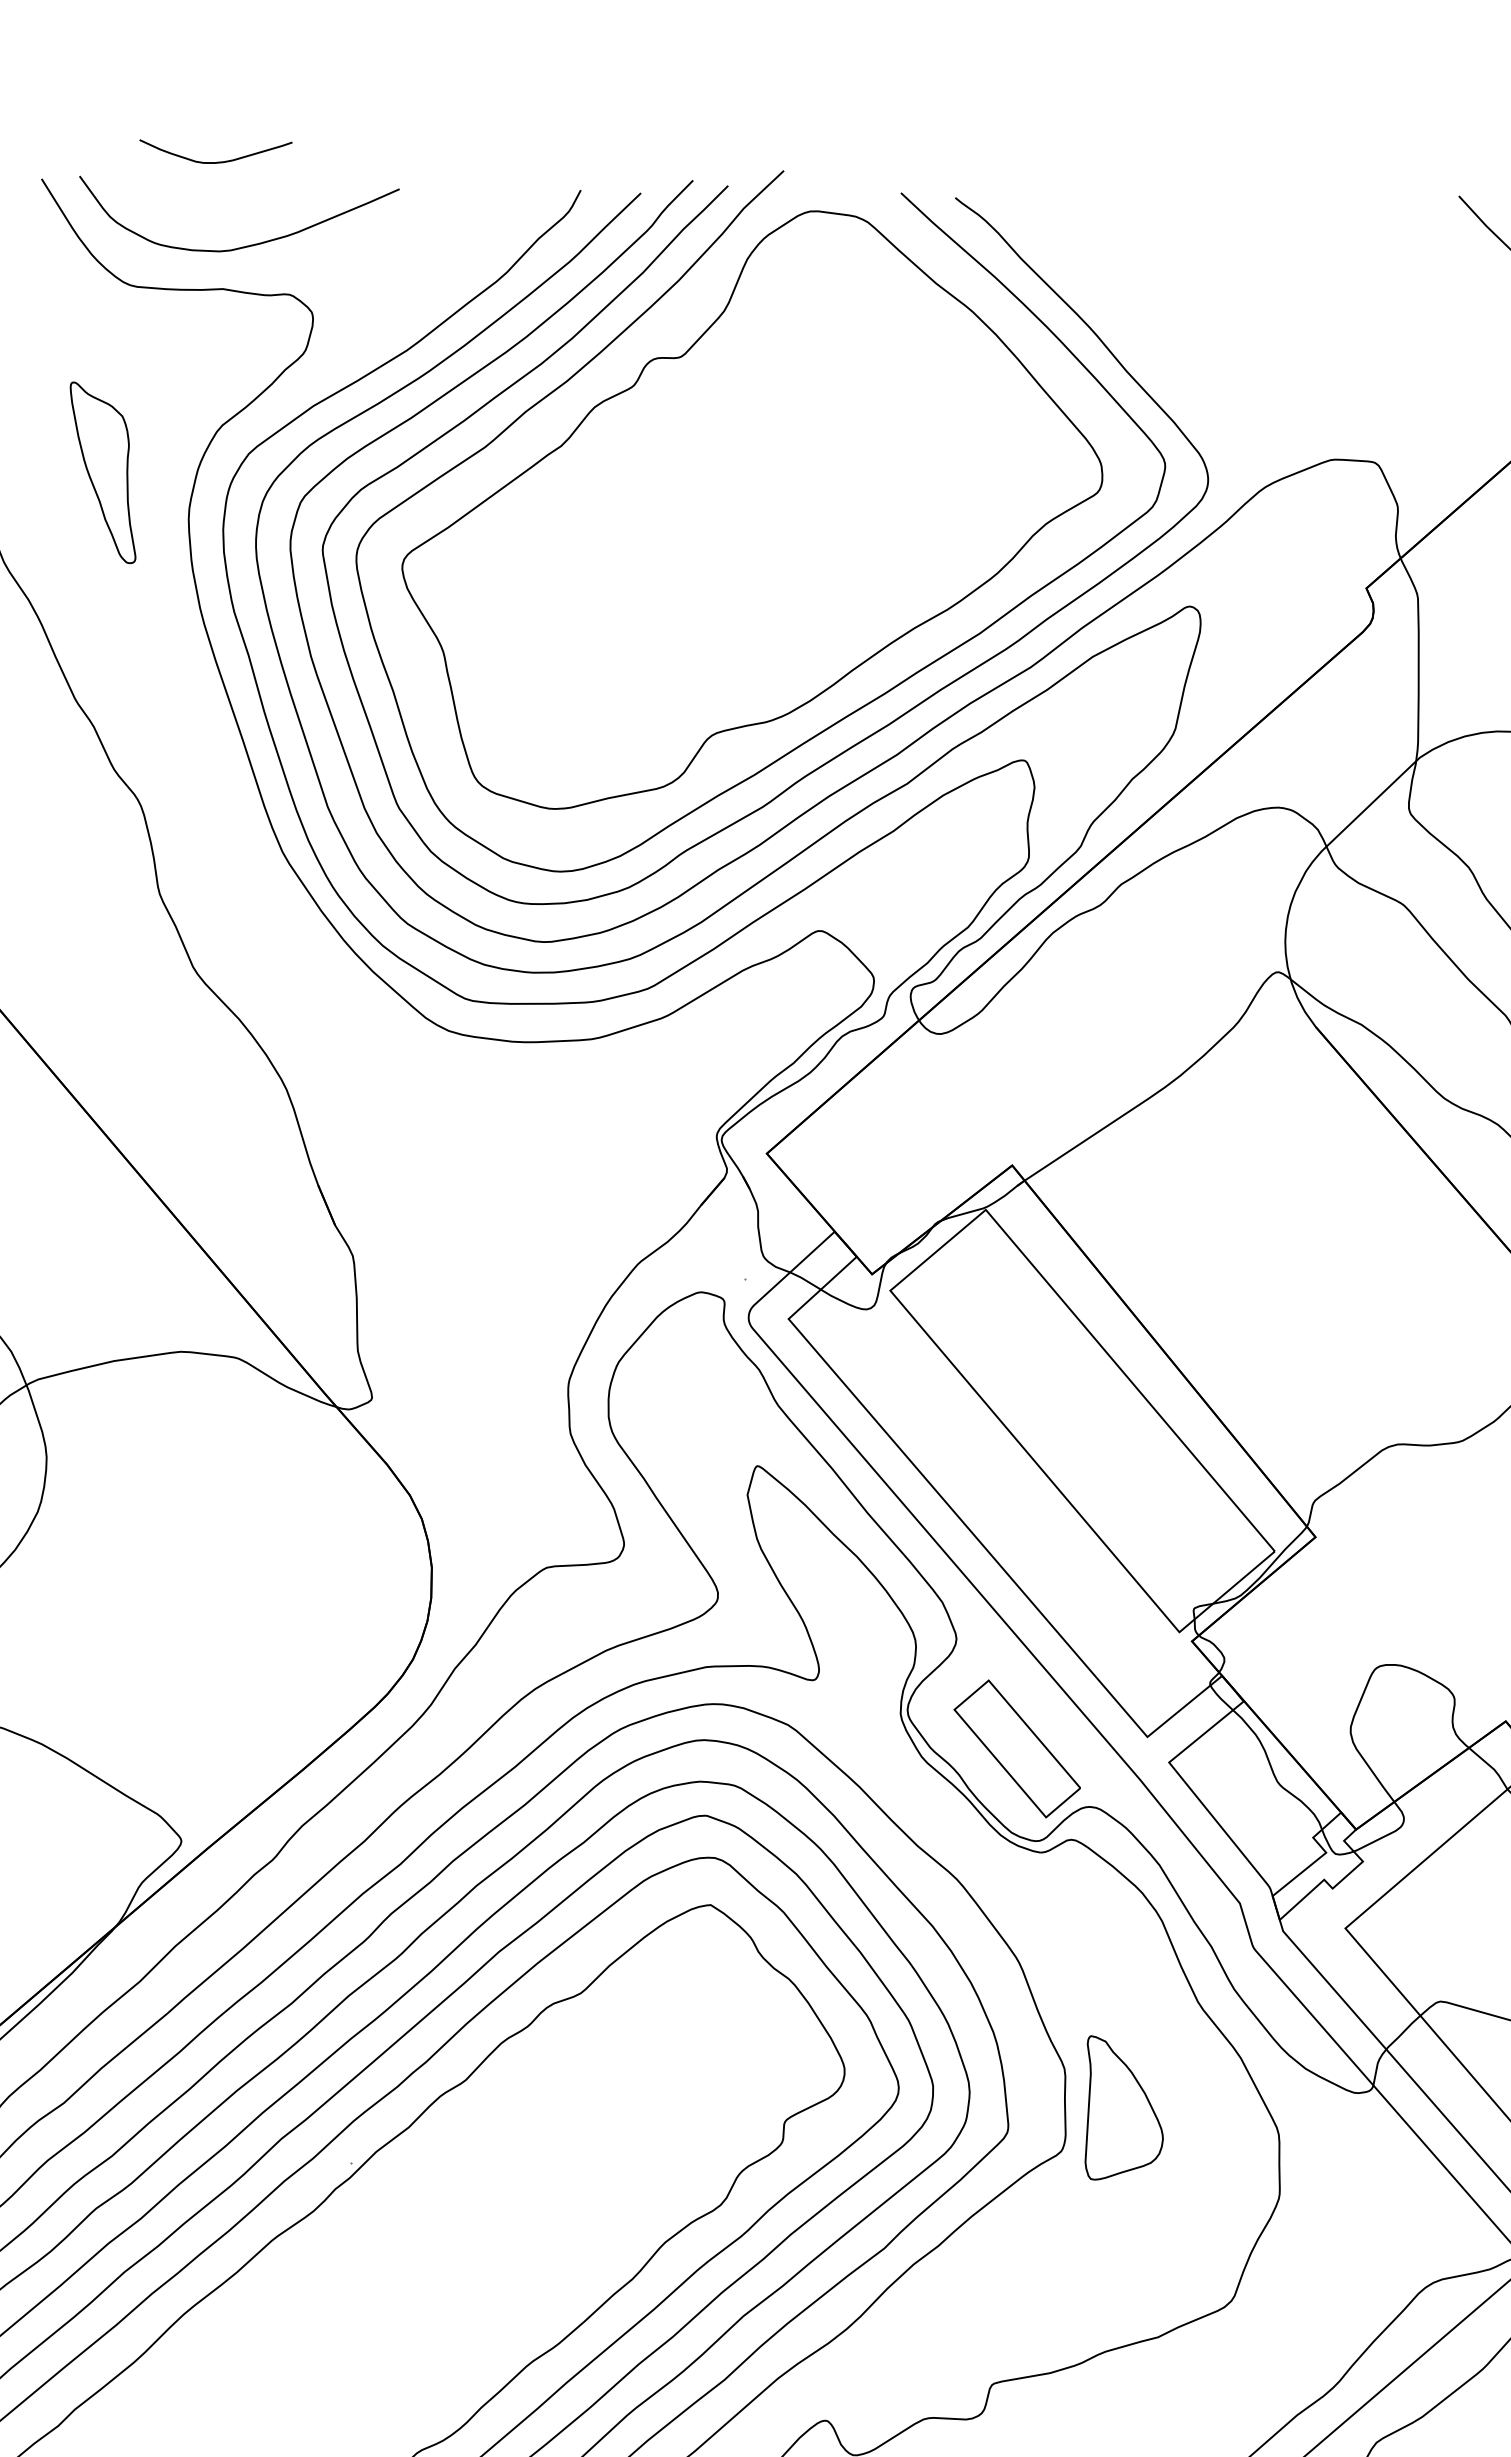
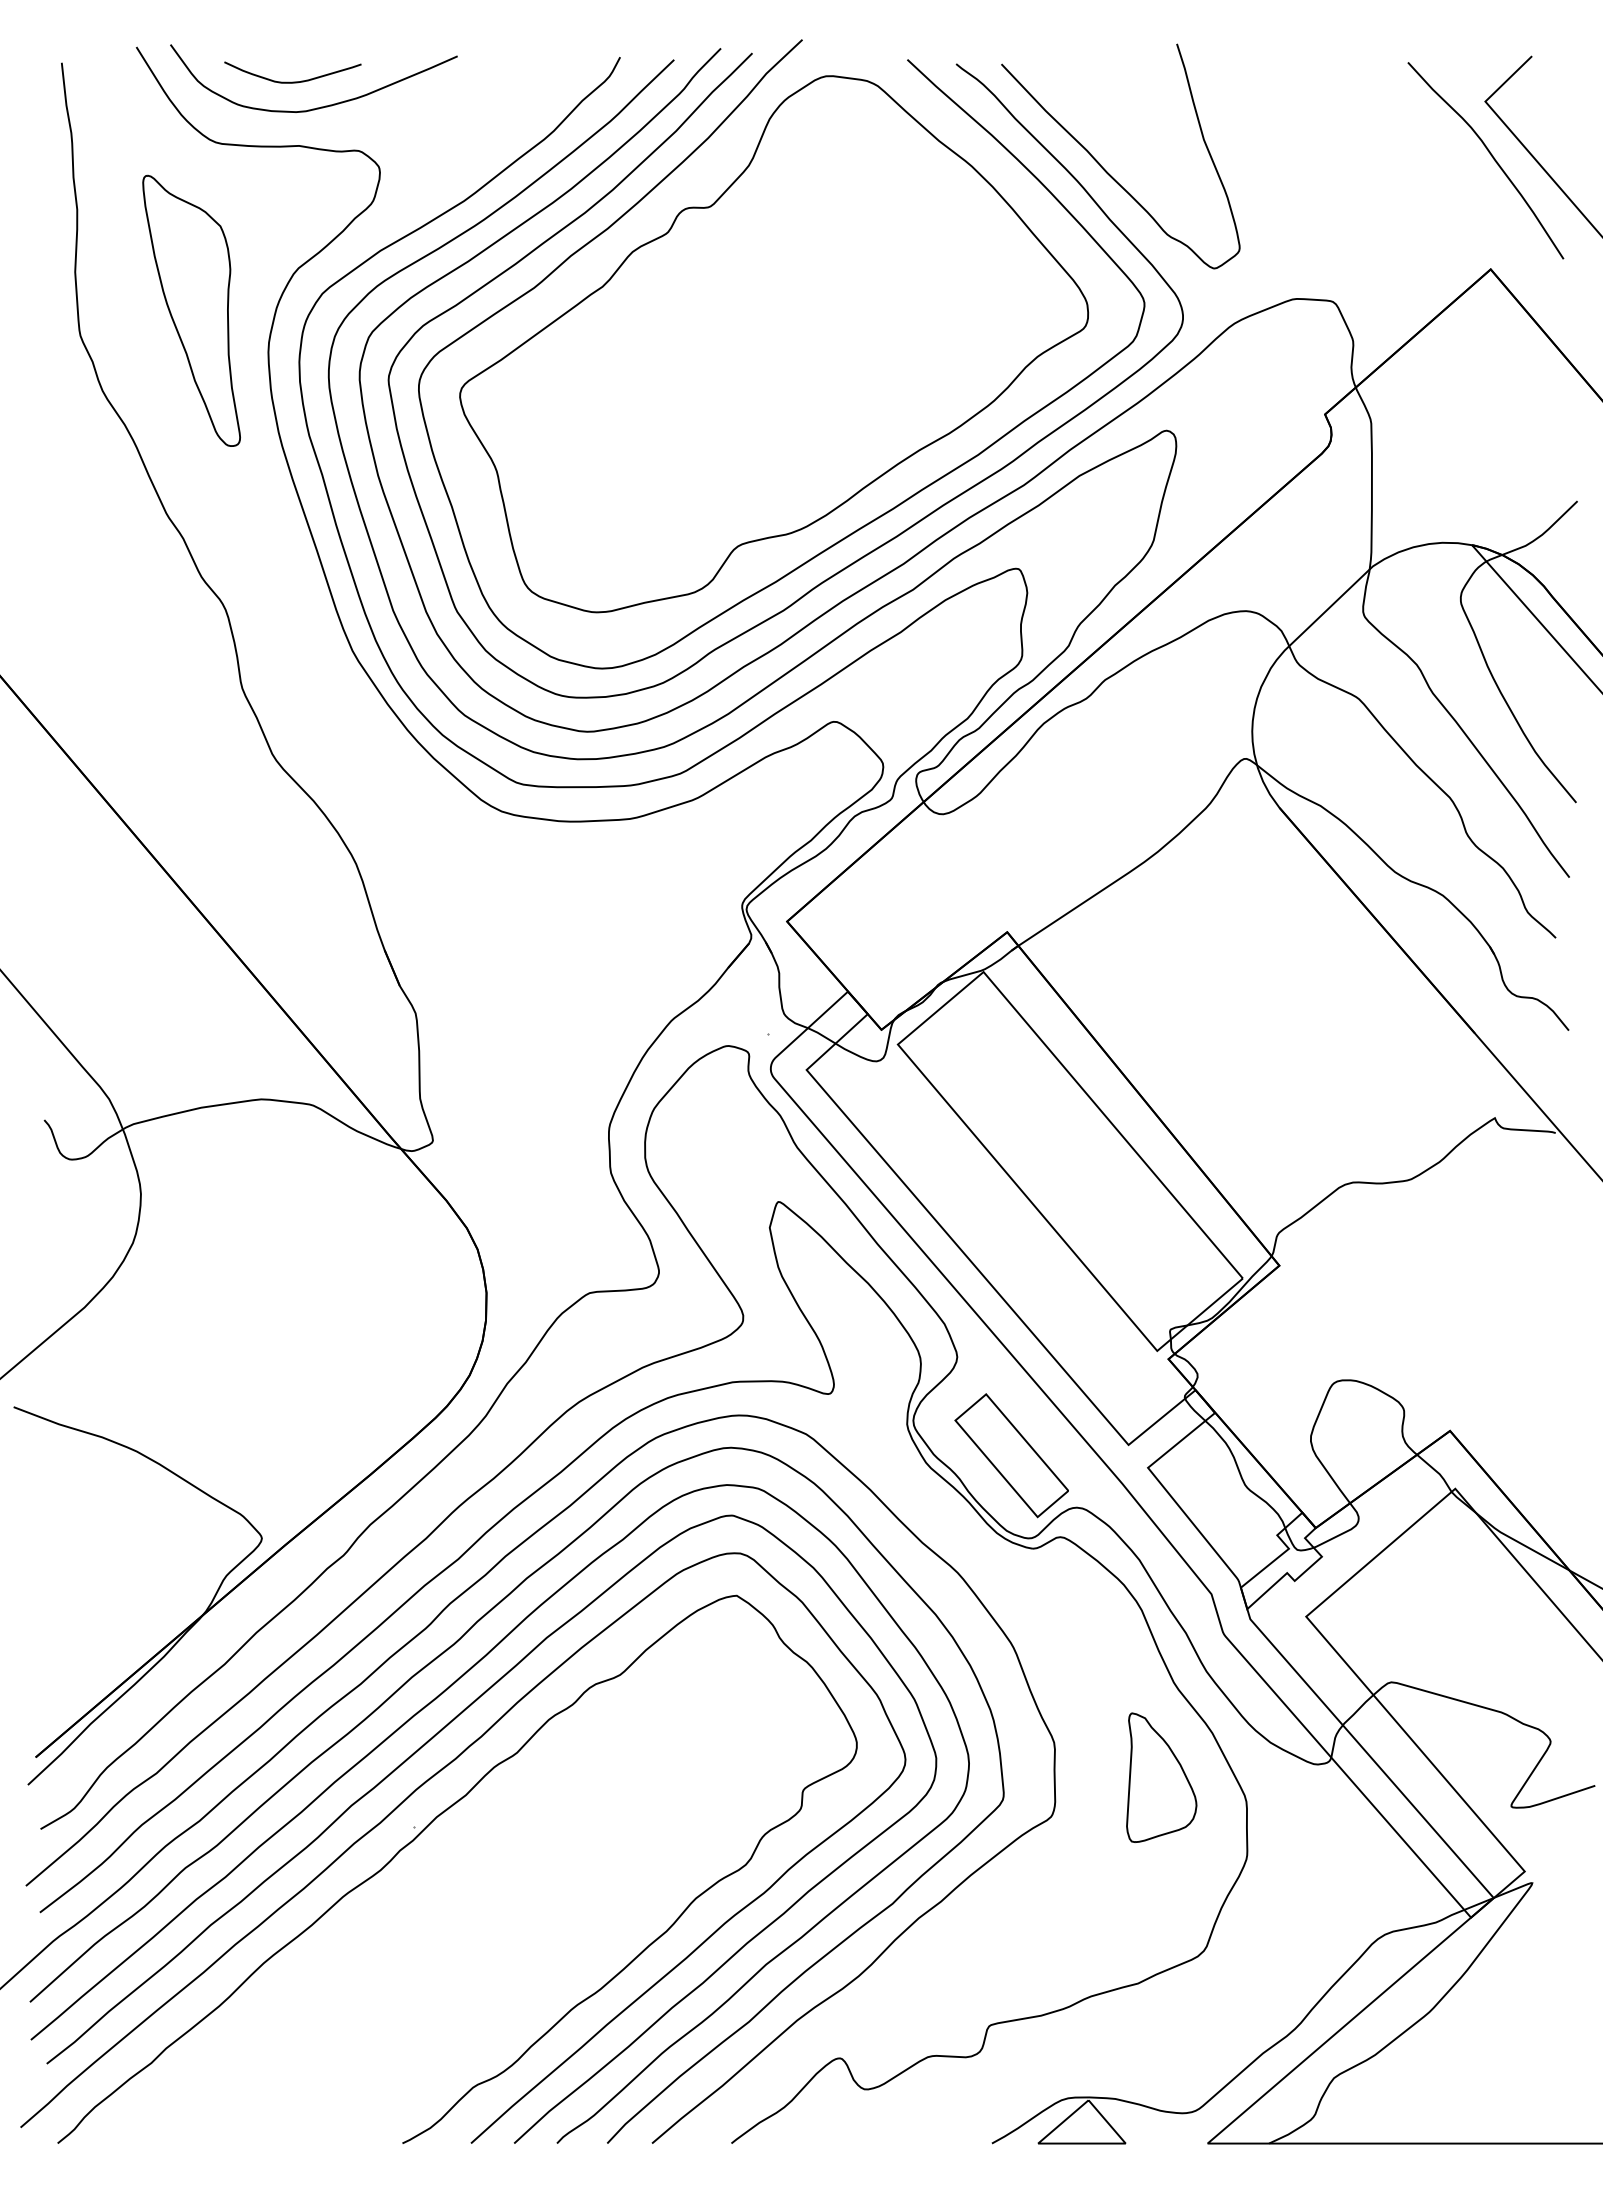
curve: (215, 161) -> (292, 81), moved
curve: (1122, 316) -> (1106, 170), added
part: (102, 472) -> (191, 310), size x1.67
part: (1123, 2107) -> (1161, 1777), moved

